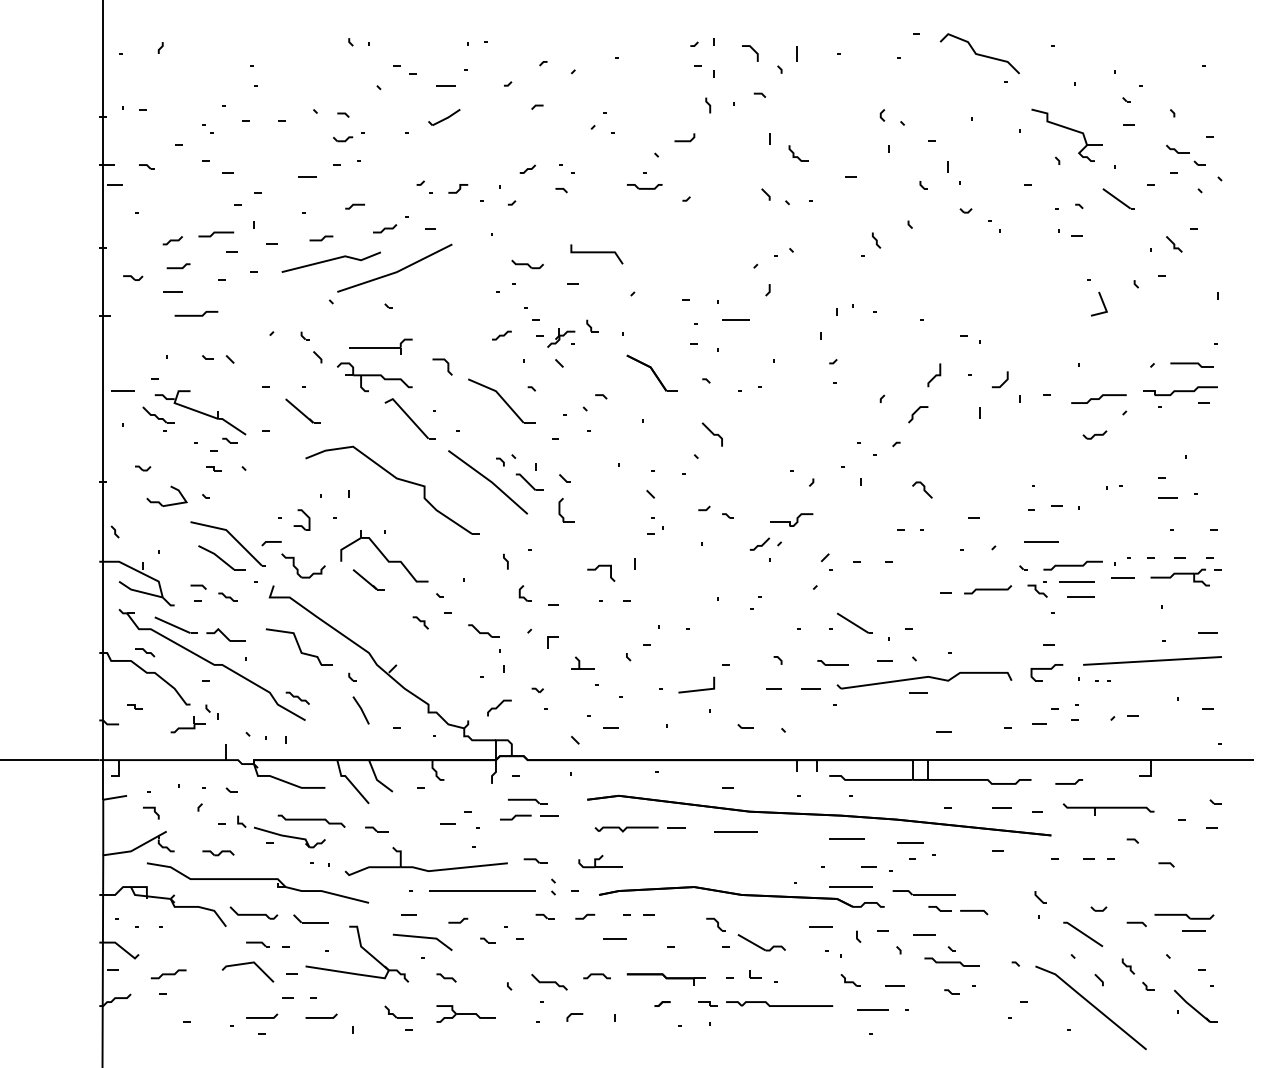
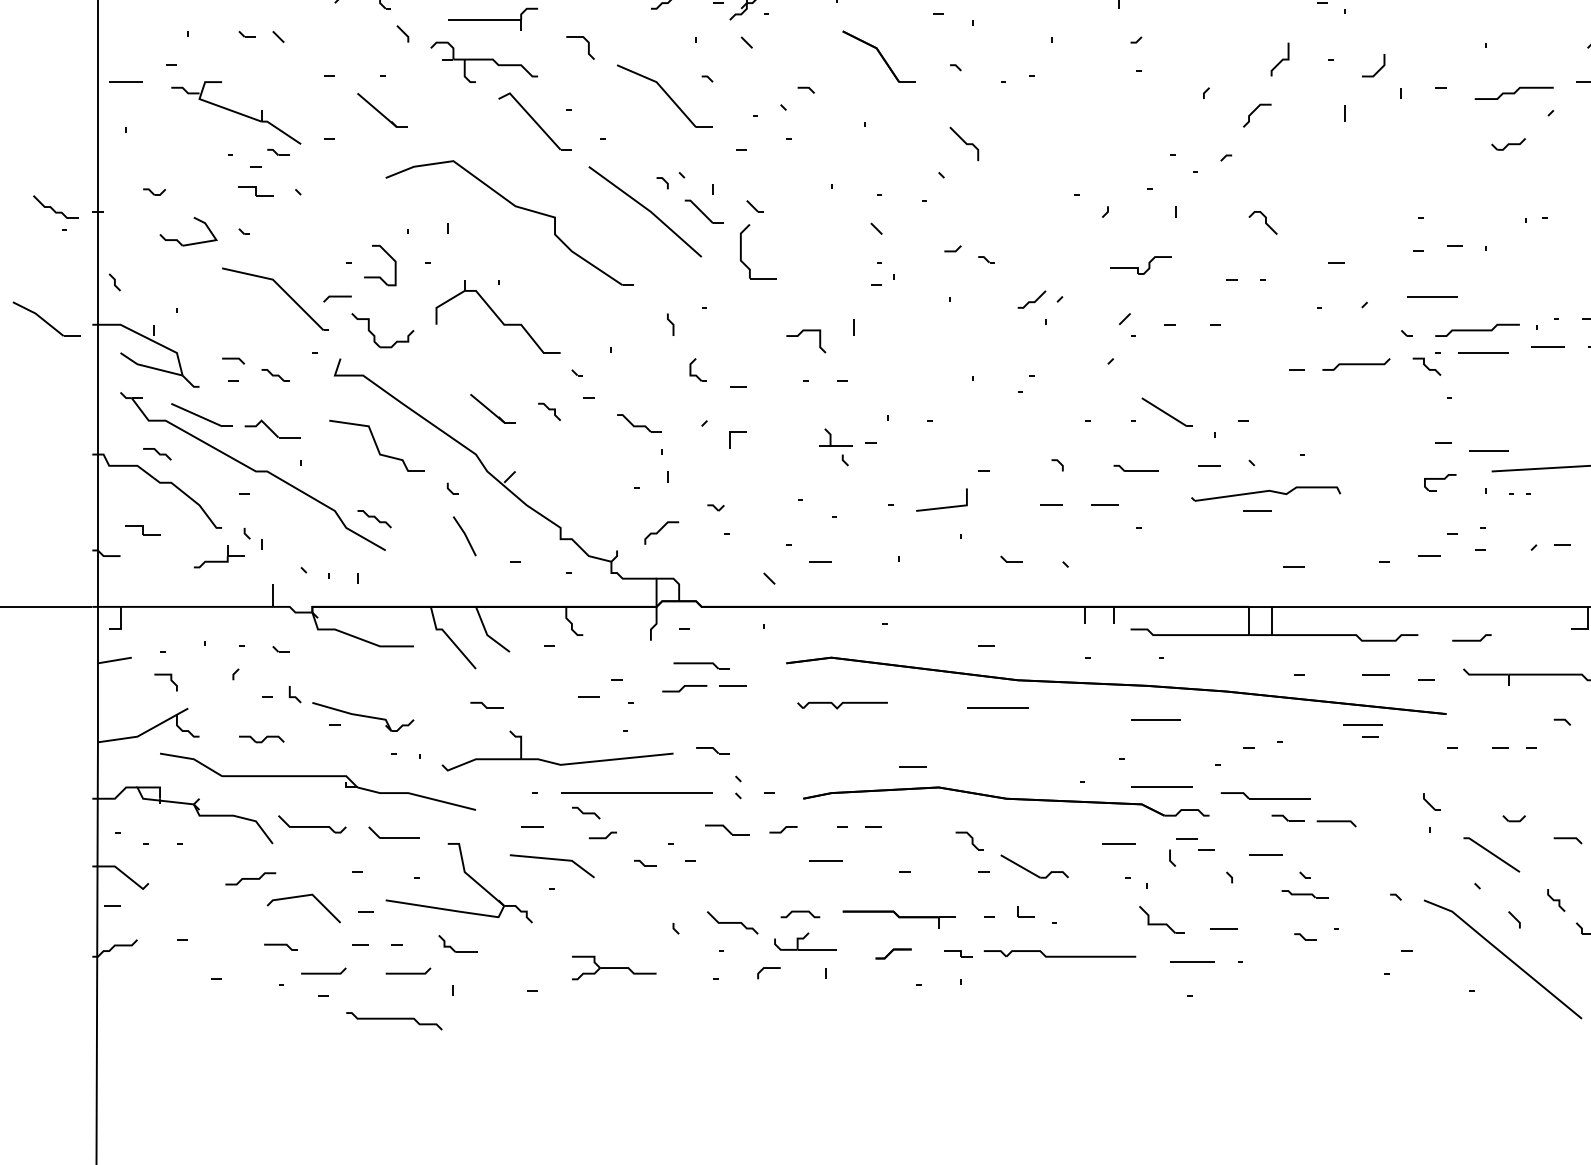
part: (158, 418) -> (55, 212), moved
part: (213, 468) -> (254, 192), size x1.6
part: (566, 509) -> (756, 250), size x1.6
part: (301, 519) -> (379, 264), size x1.4
part: (791, 519) -> (1140, 264), moved
part: (221, 557) -> (45, 318), moved
part: (368, 579) -> (492, 408), moved
line: (1080, 596) -> (1487, 449), moved
part: (582, 662) -> (835, 436), moved
part: (1046, 672) -> (1439, 482), size x0.7
part: (924, 680) -> (1266, 493), size x0.6
part: (134, 706) -> (142, 530), size x1.6
curve: (311, 820) -> (394, 1019), moved
line: (676, 827) -> (913, 766), moved
line: (910, 842) -> (1362, 724), moved
part: (600, 861) -> (805, 941), moved
line: (868, 866) -> (1186, 837), moved
part: (544, 916) -> (725, 829), size x1.6
part: (257, 944) -> (280, 947), moved
part: (951, 961) -> (1304, 893), size x0.6
curve: (168, 974) -> (250, 879), moved
line: (446, 977) -> (586, 812), moved
part: (850, 980) -> (1160, 920), size x1.6
part: (662, 1003) -> (893, 953), size x1.6
part: (398, 1011) -> (458, 943), moved

